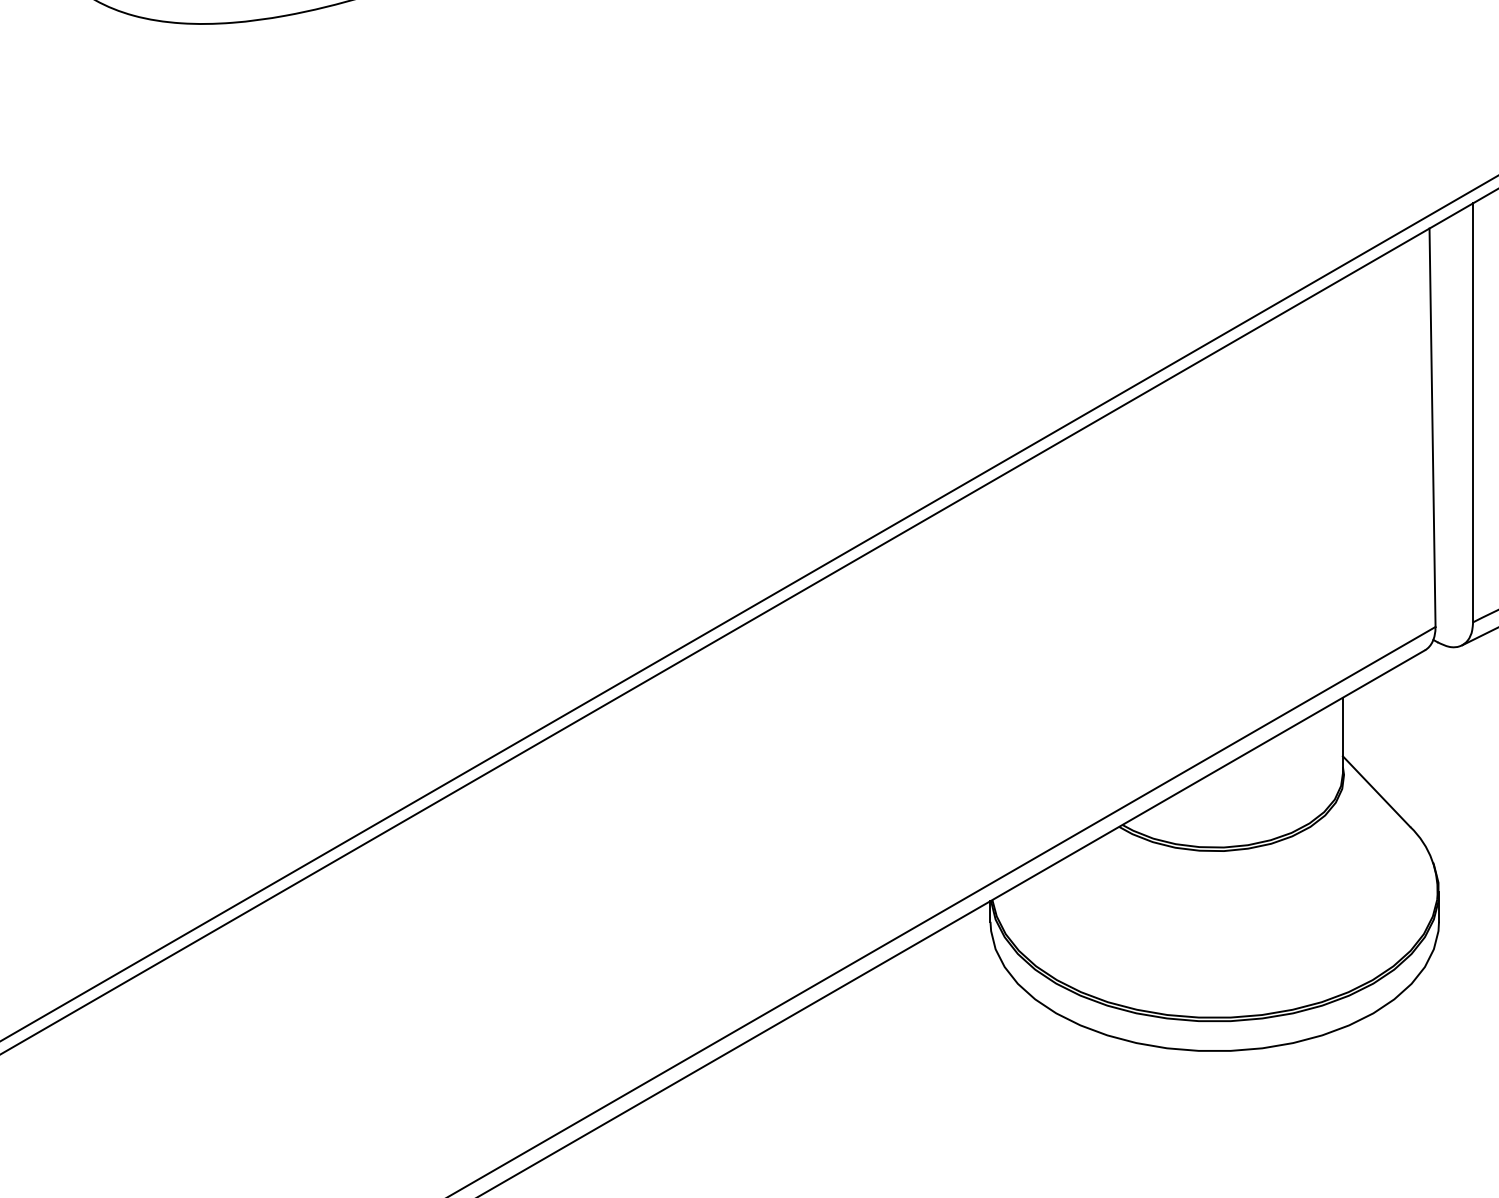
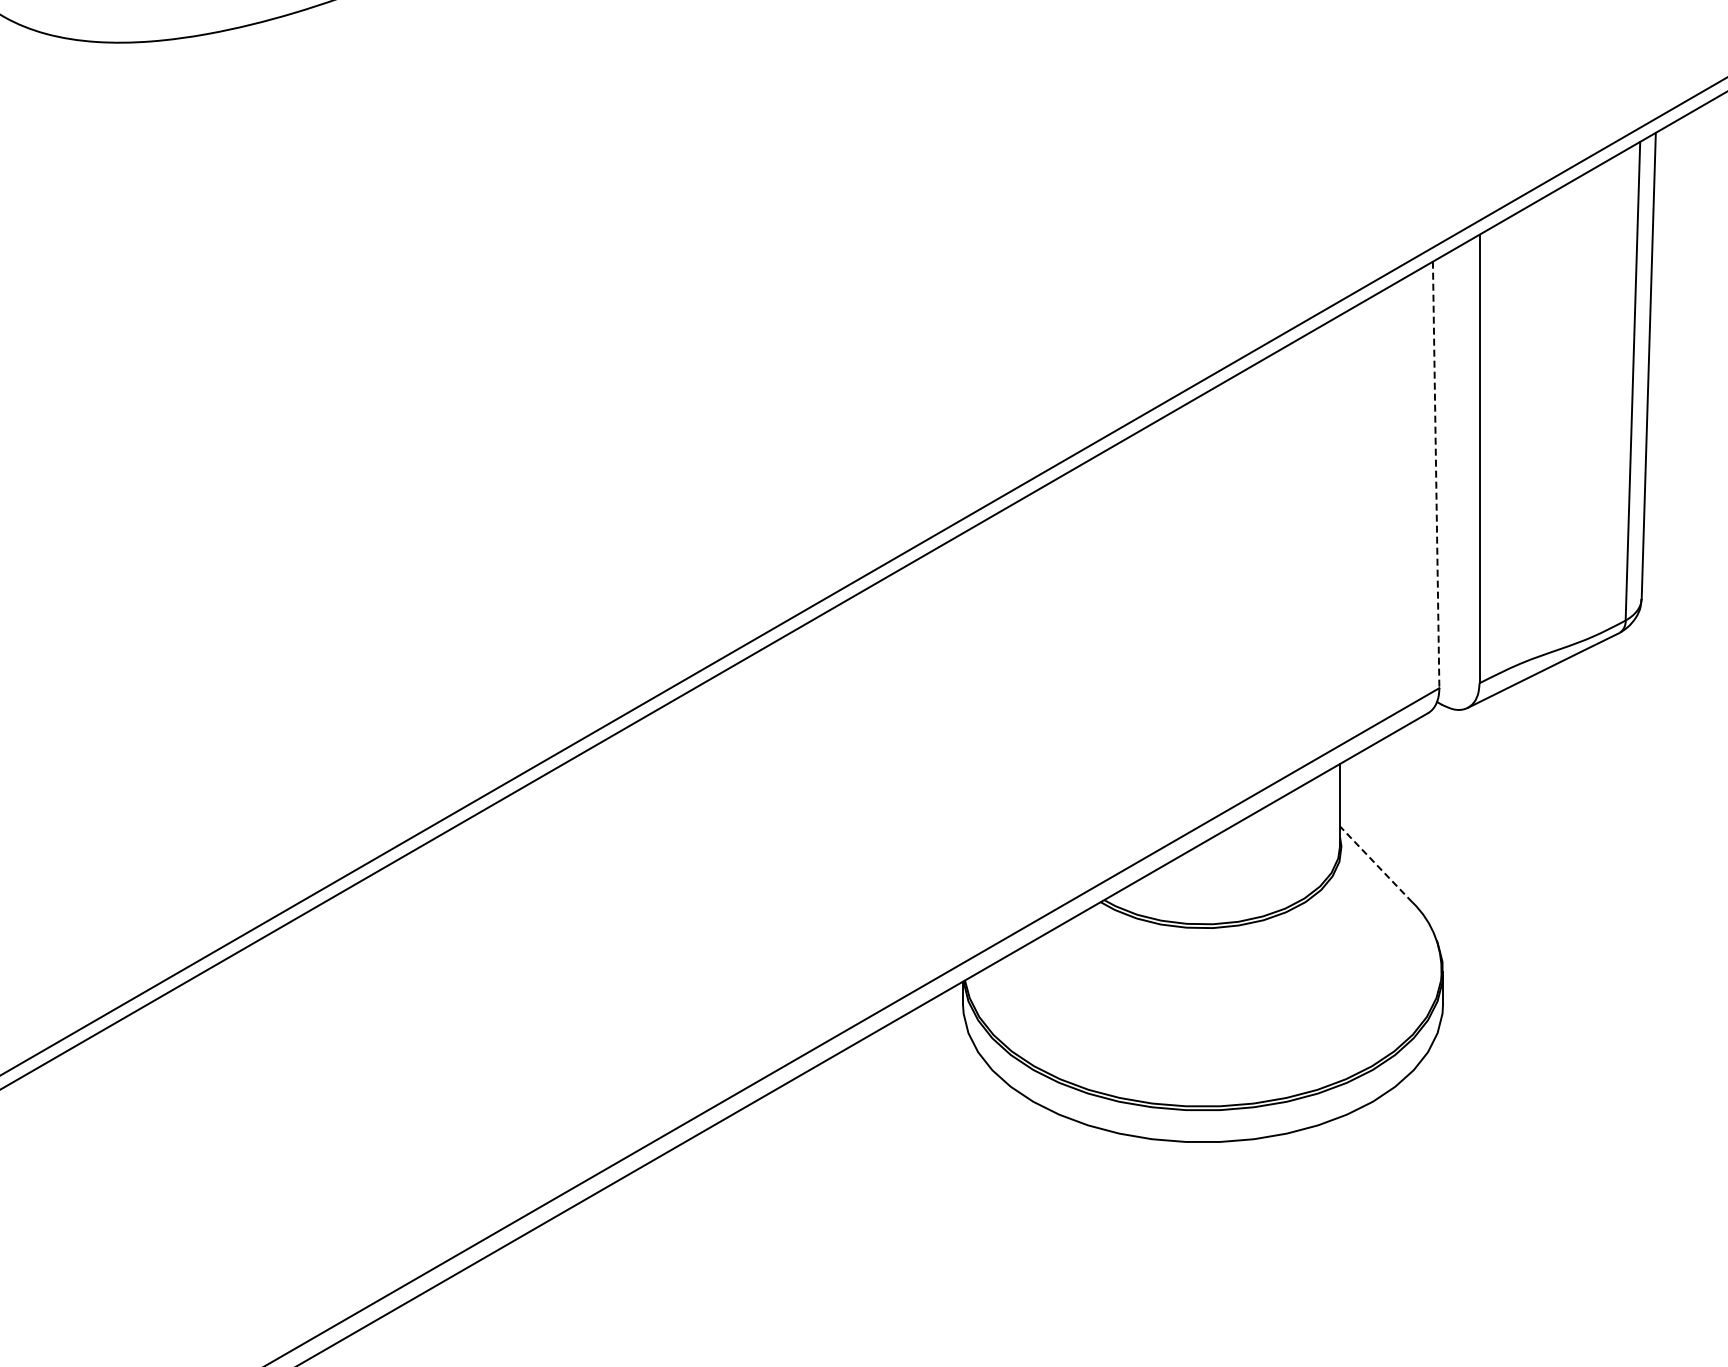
line: (1432, 428) -> (1436, 475), solid -> dashed
line: (1375, 791) -> (1375, 864), solid -> dashed

